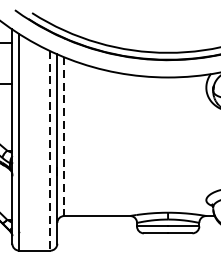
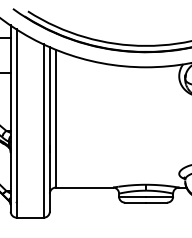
line: (63, 136) -> (55, 118), dashed -> solid
line: (50, 150) -> (43, 130), dashed -> solid

